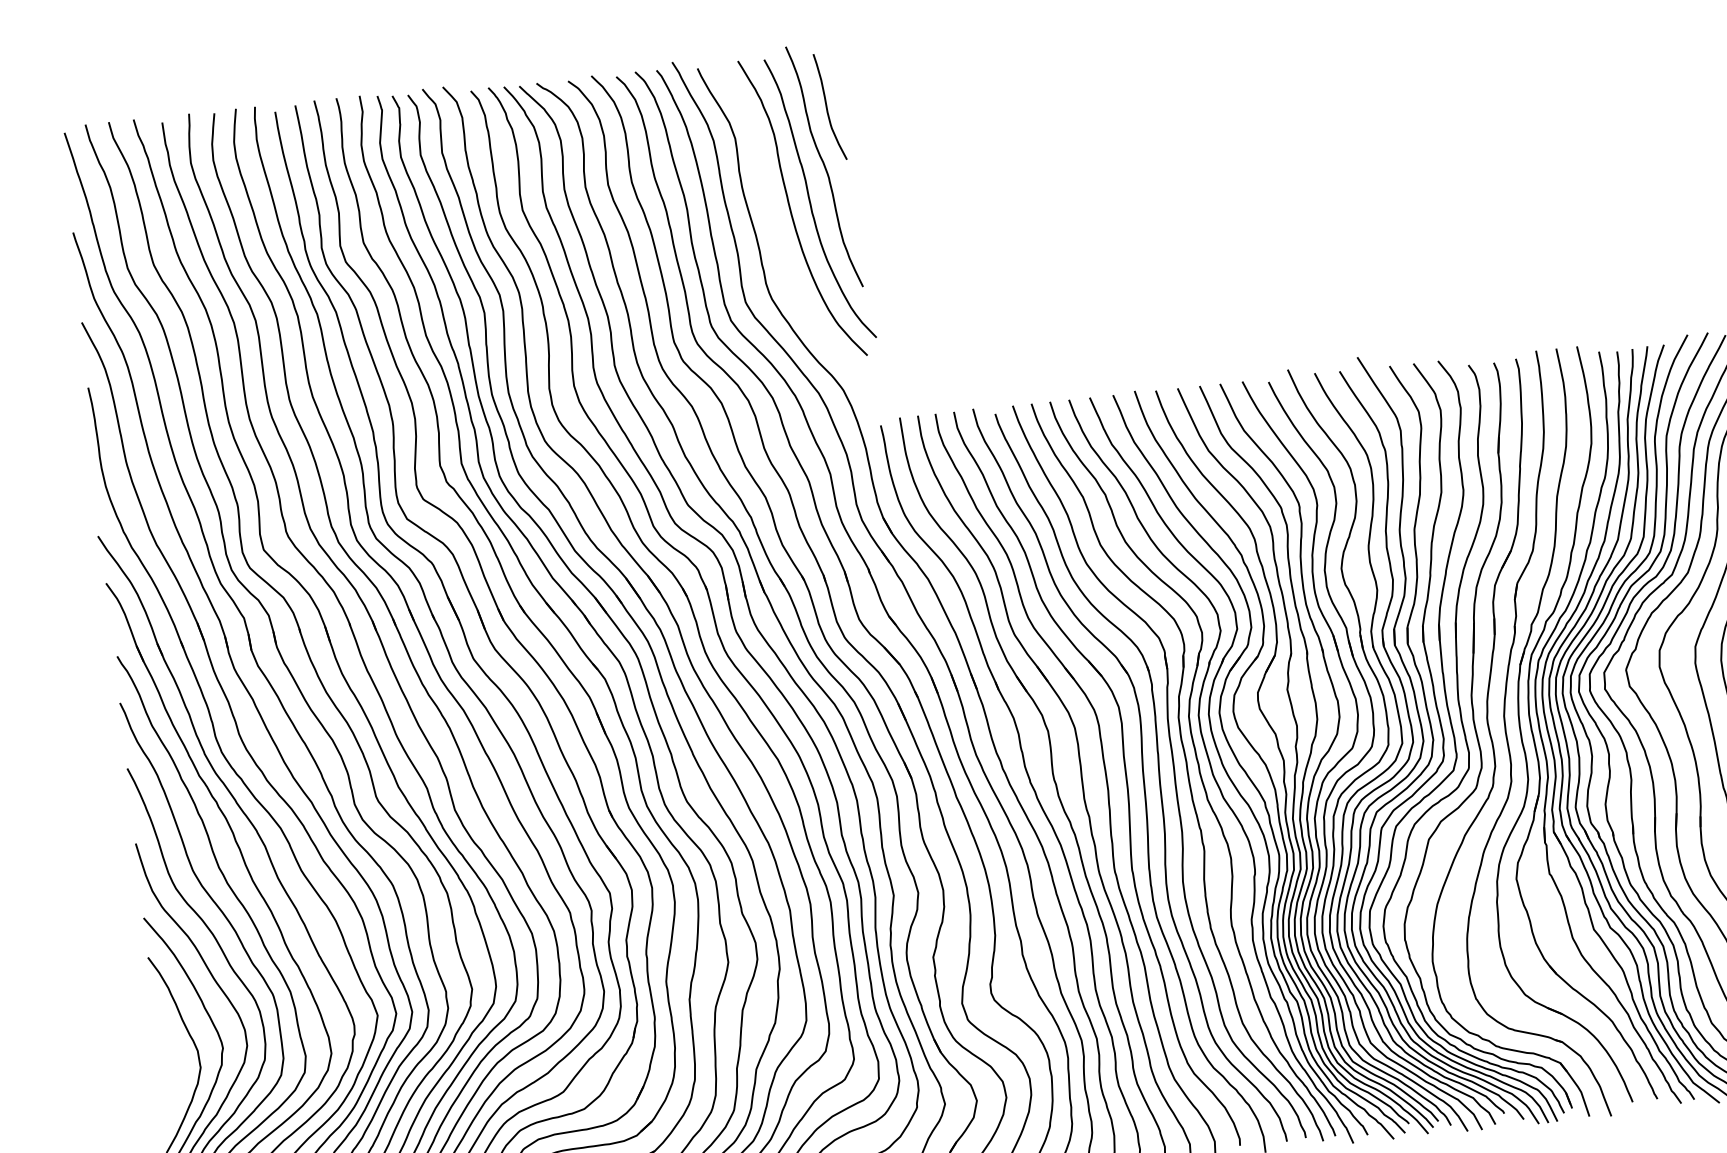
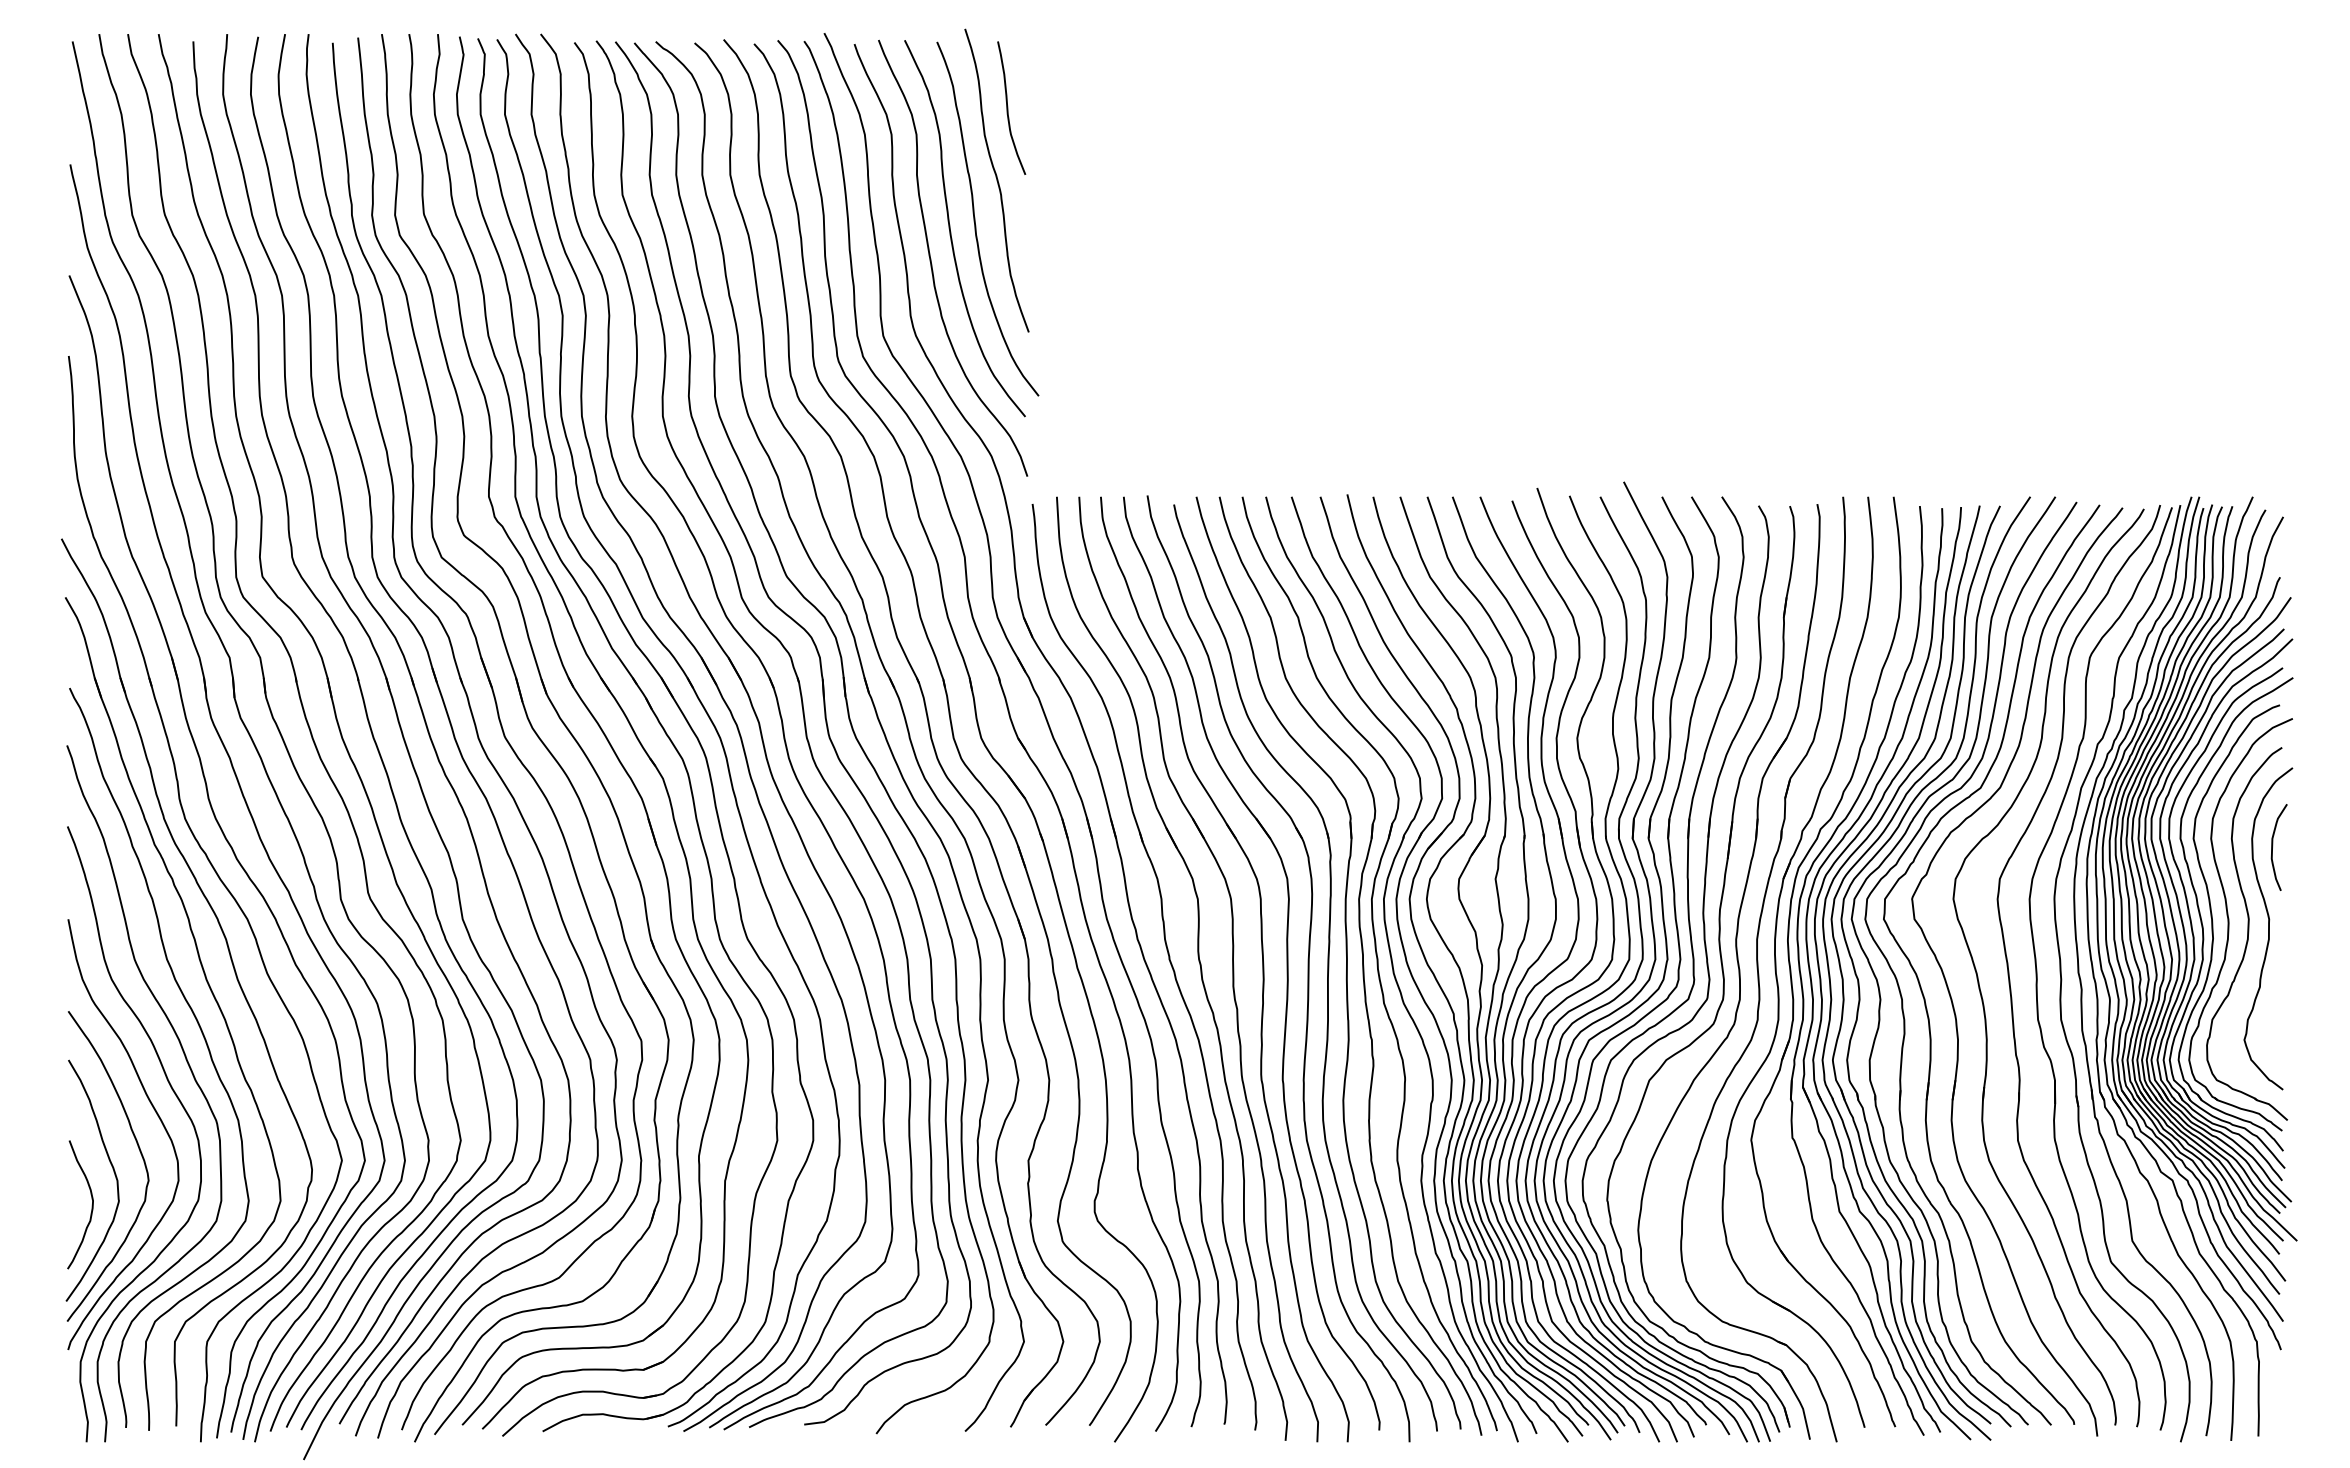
curve: (778, 235) -> (931, 258), added
curve: (178, 1073) -> (91, 1205), added

